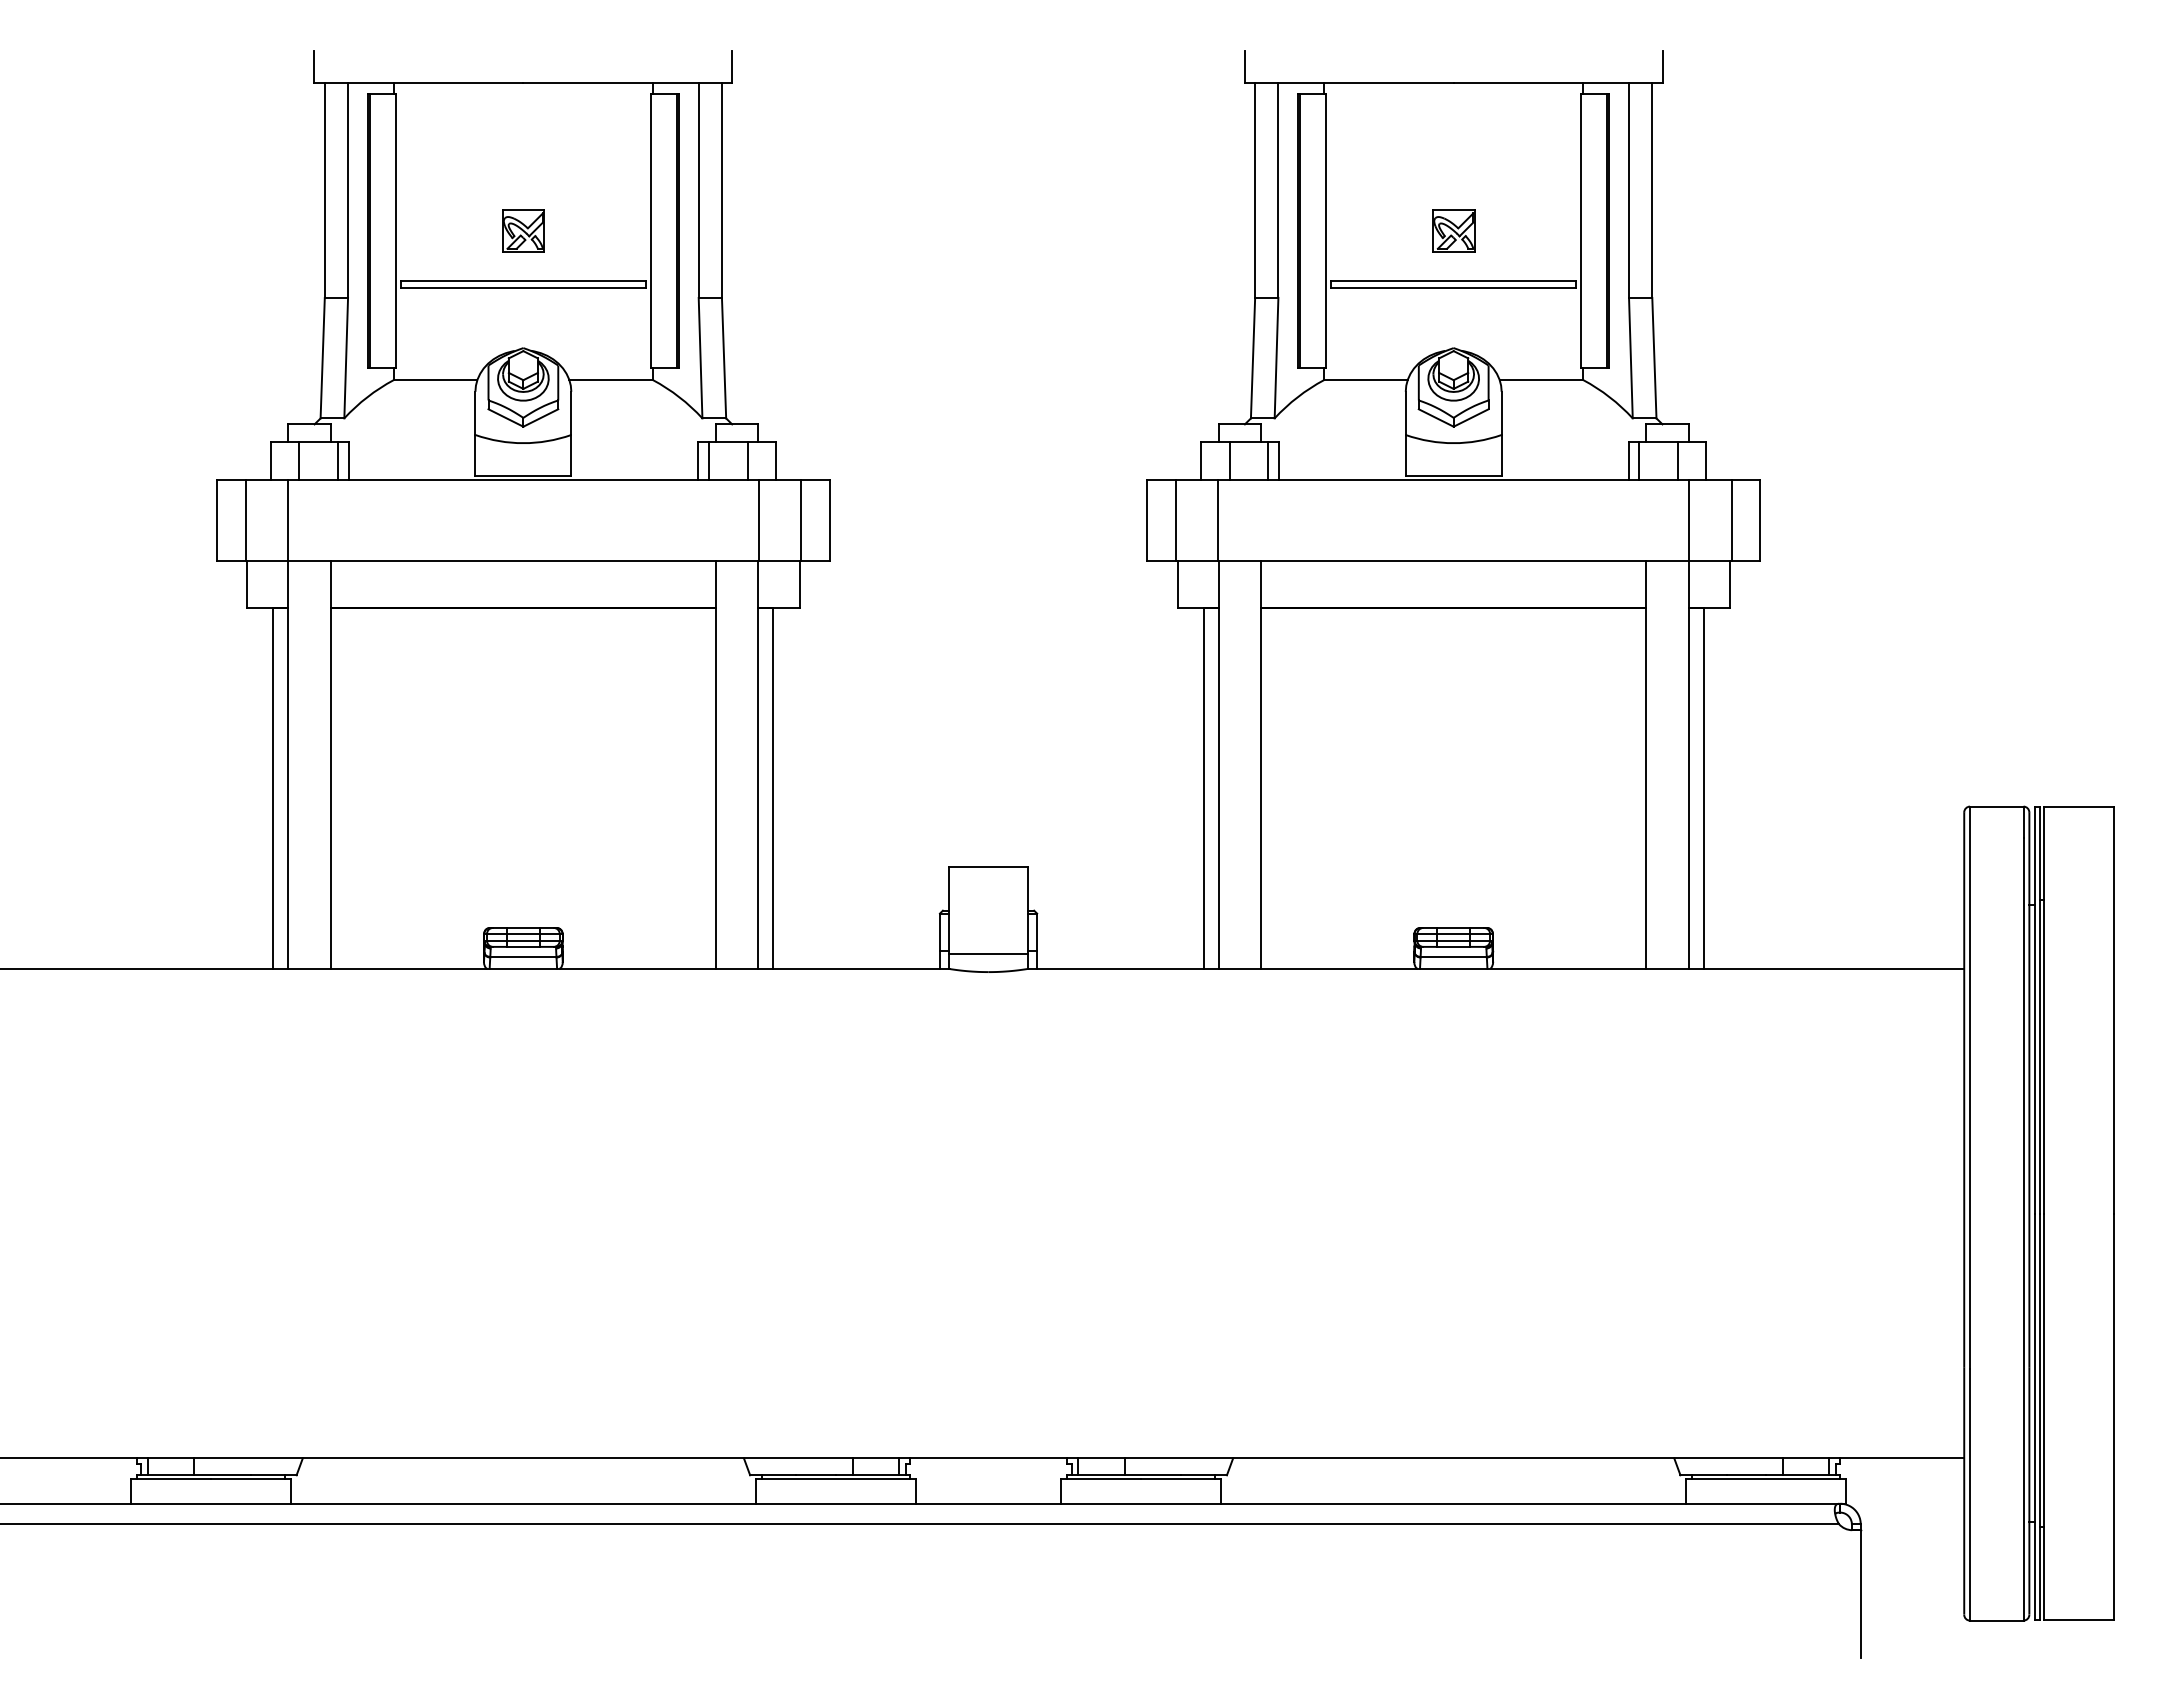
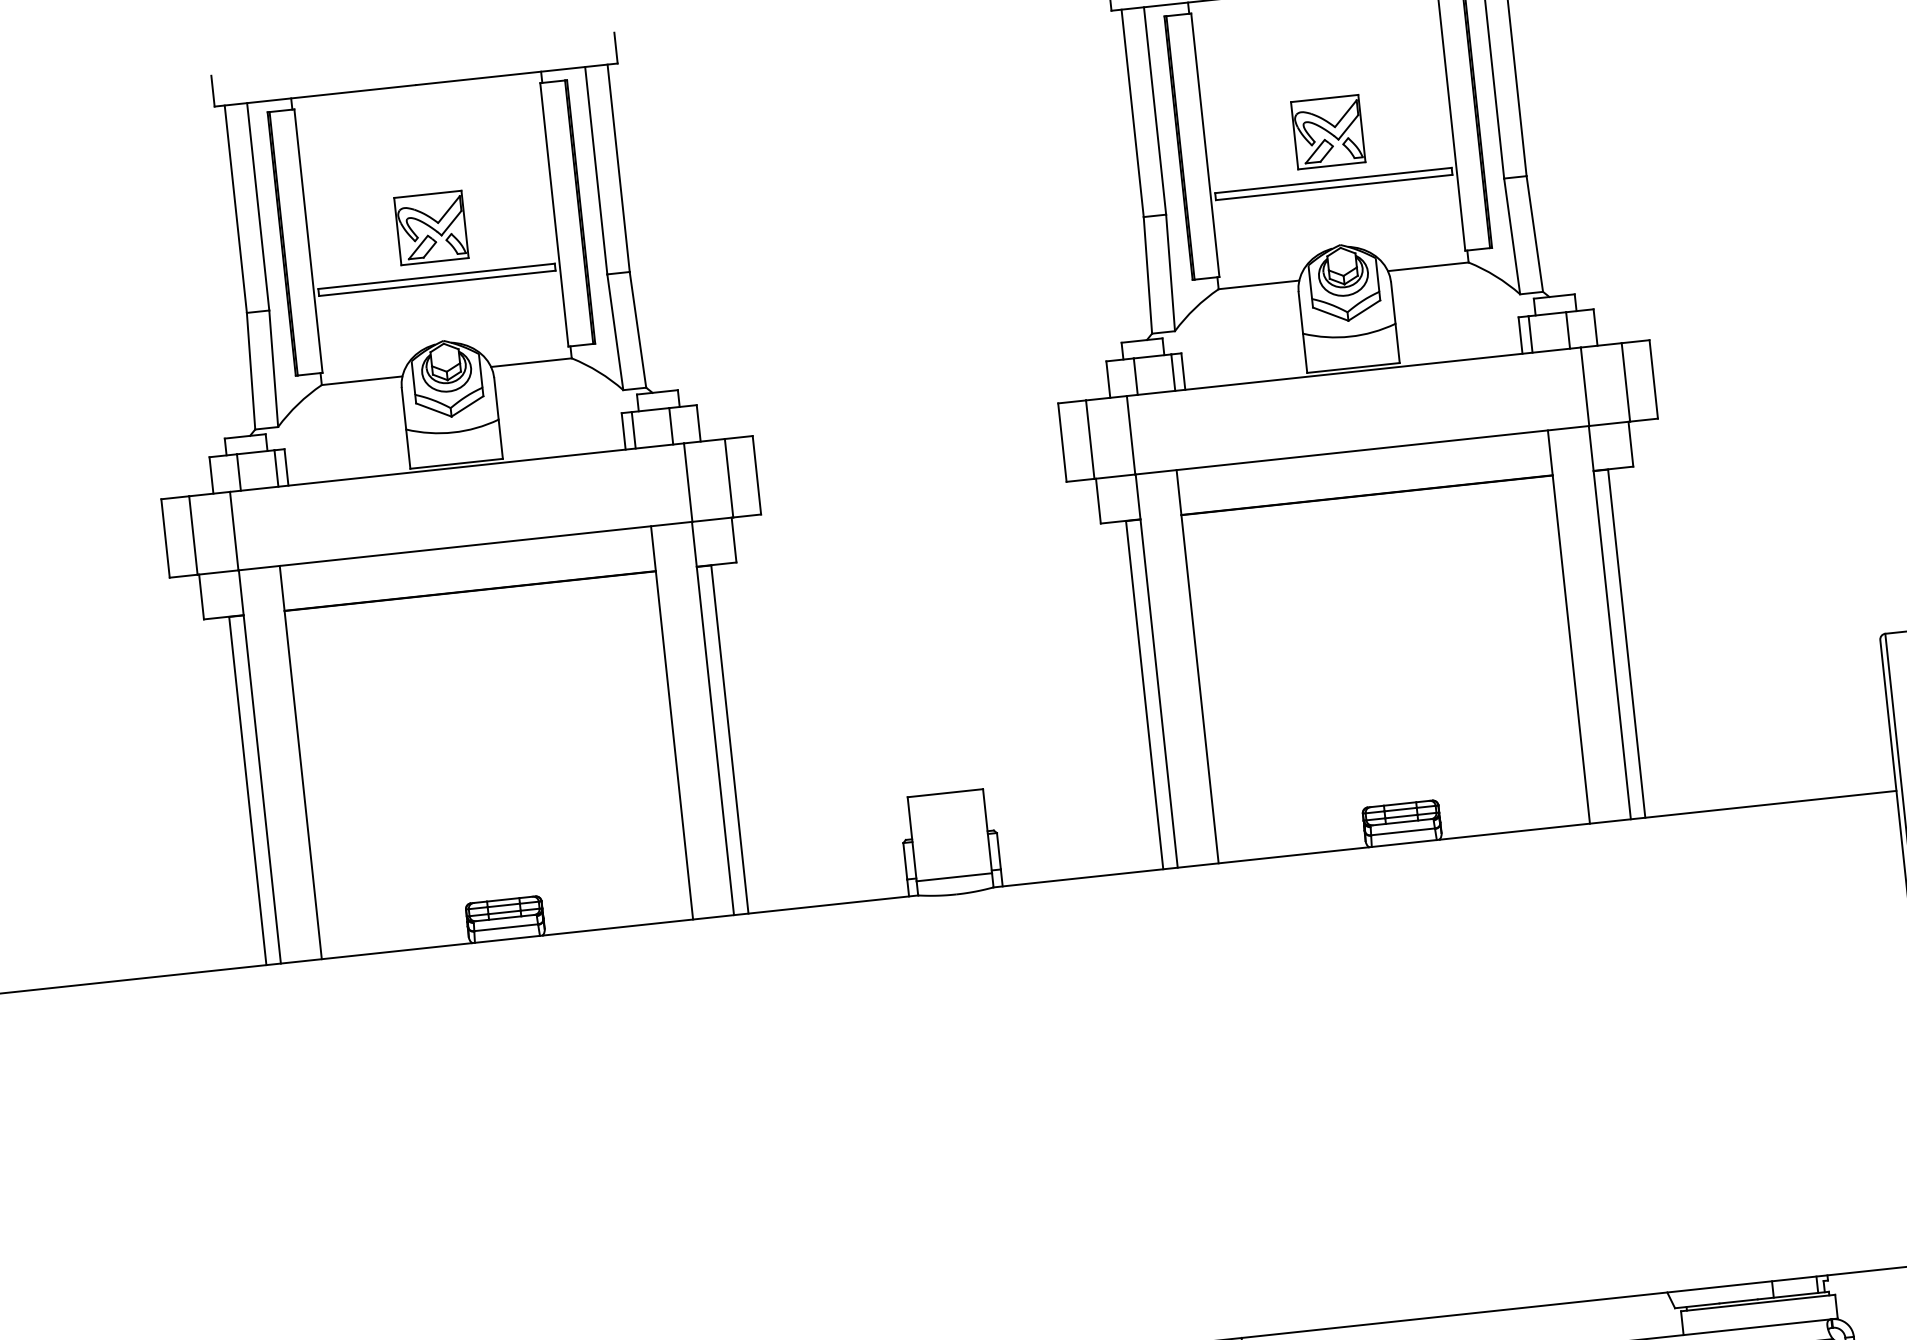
part: (523, 230) -> (431, 227), size x1.67
part: (1453, 230) -> (1328, 131), size x1.67

